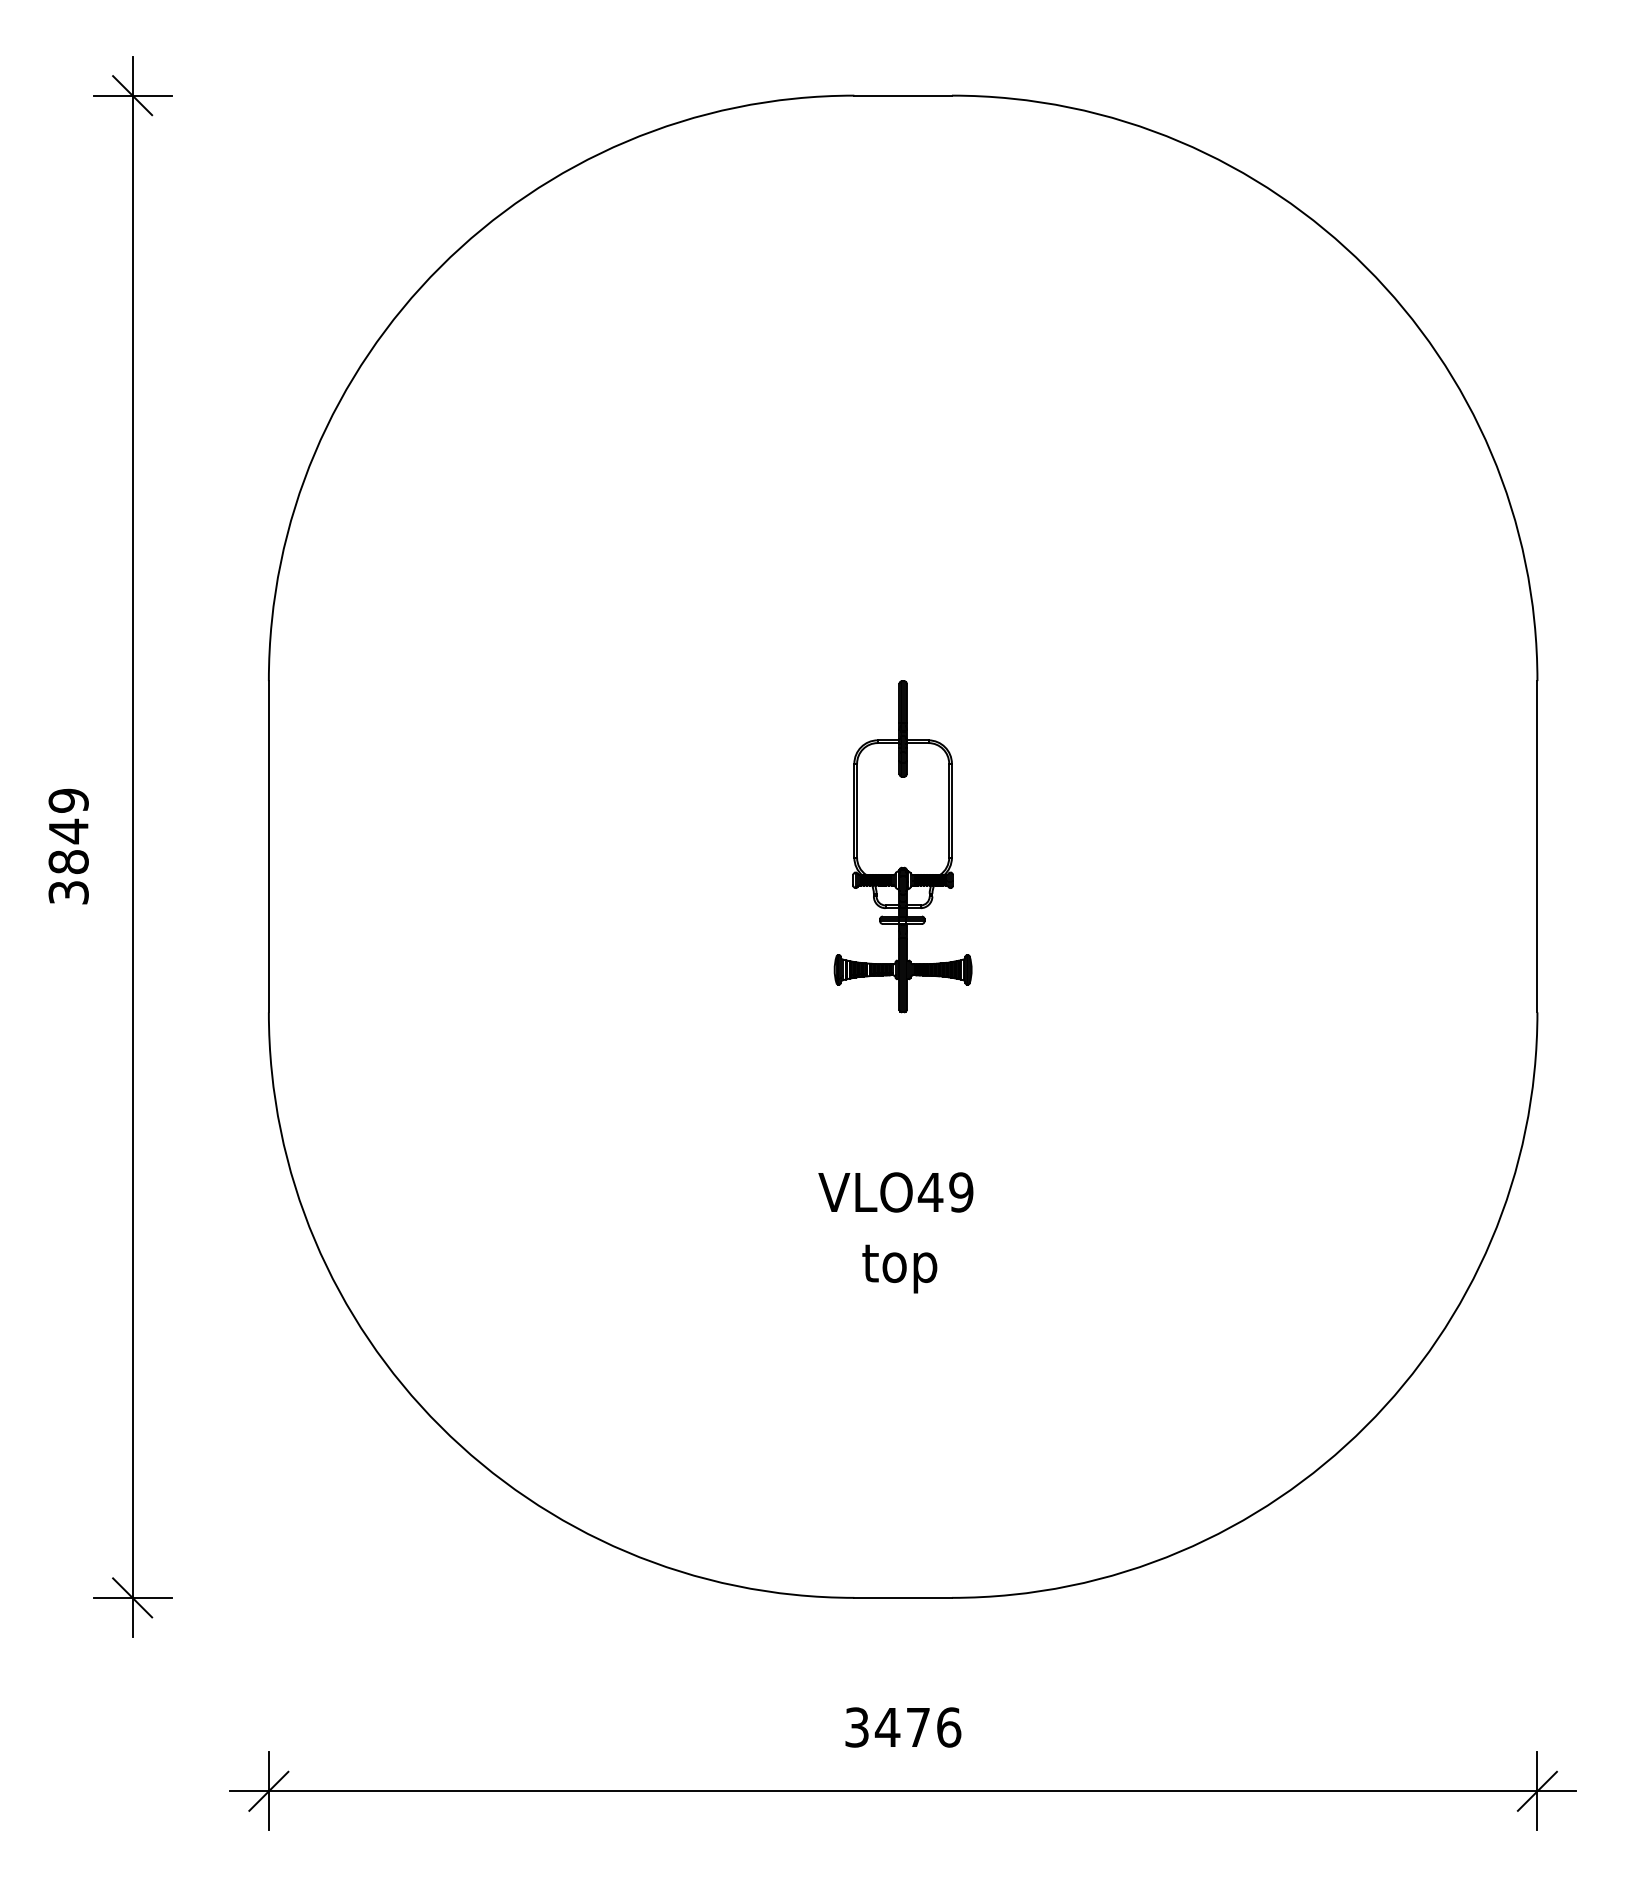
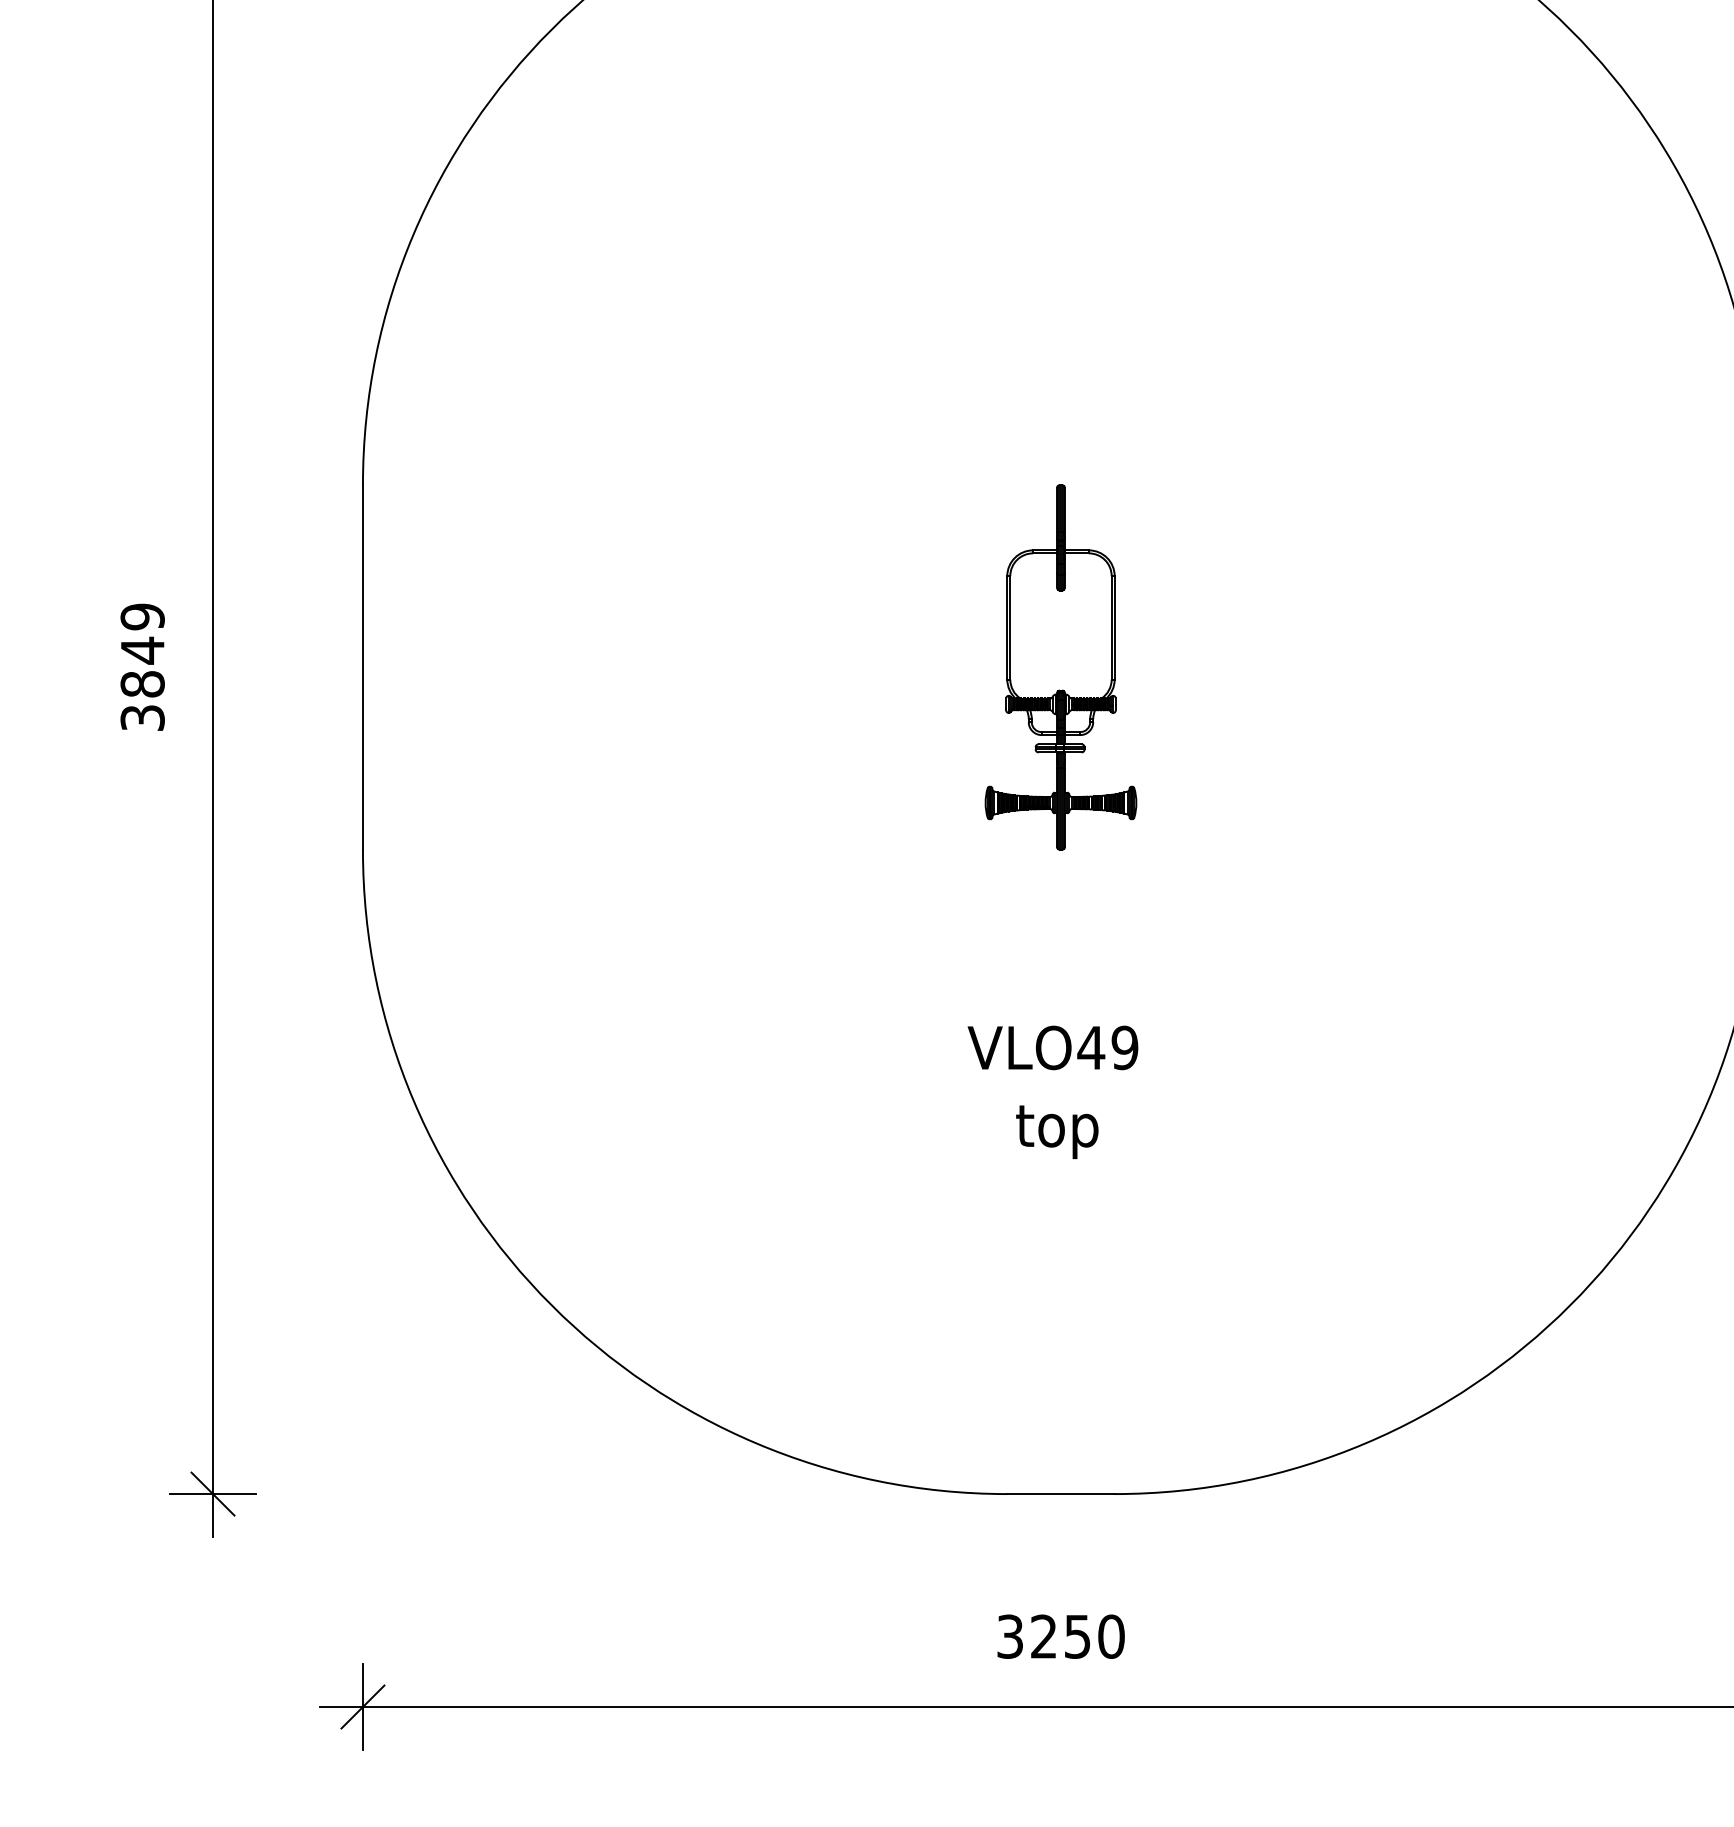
text: (917, 1727) -> (1076, 1636), 3476 -> 3250

